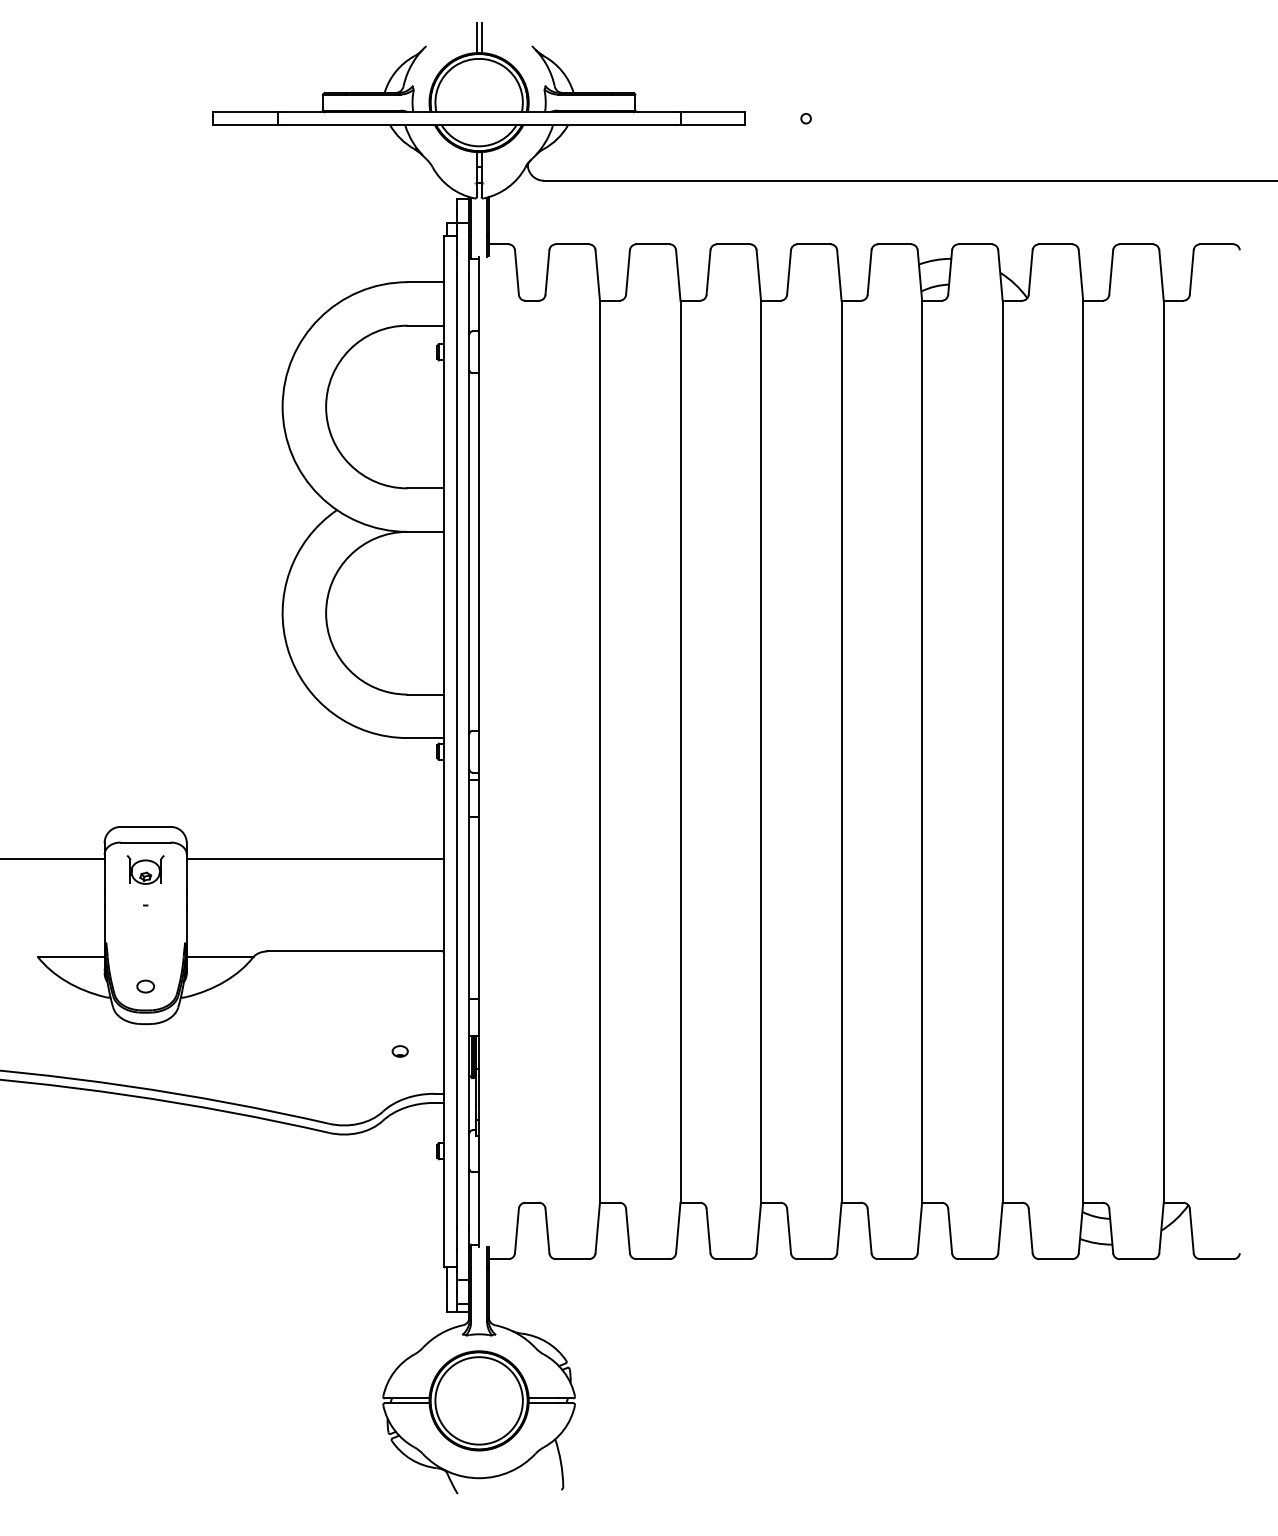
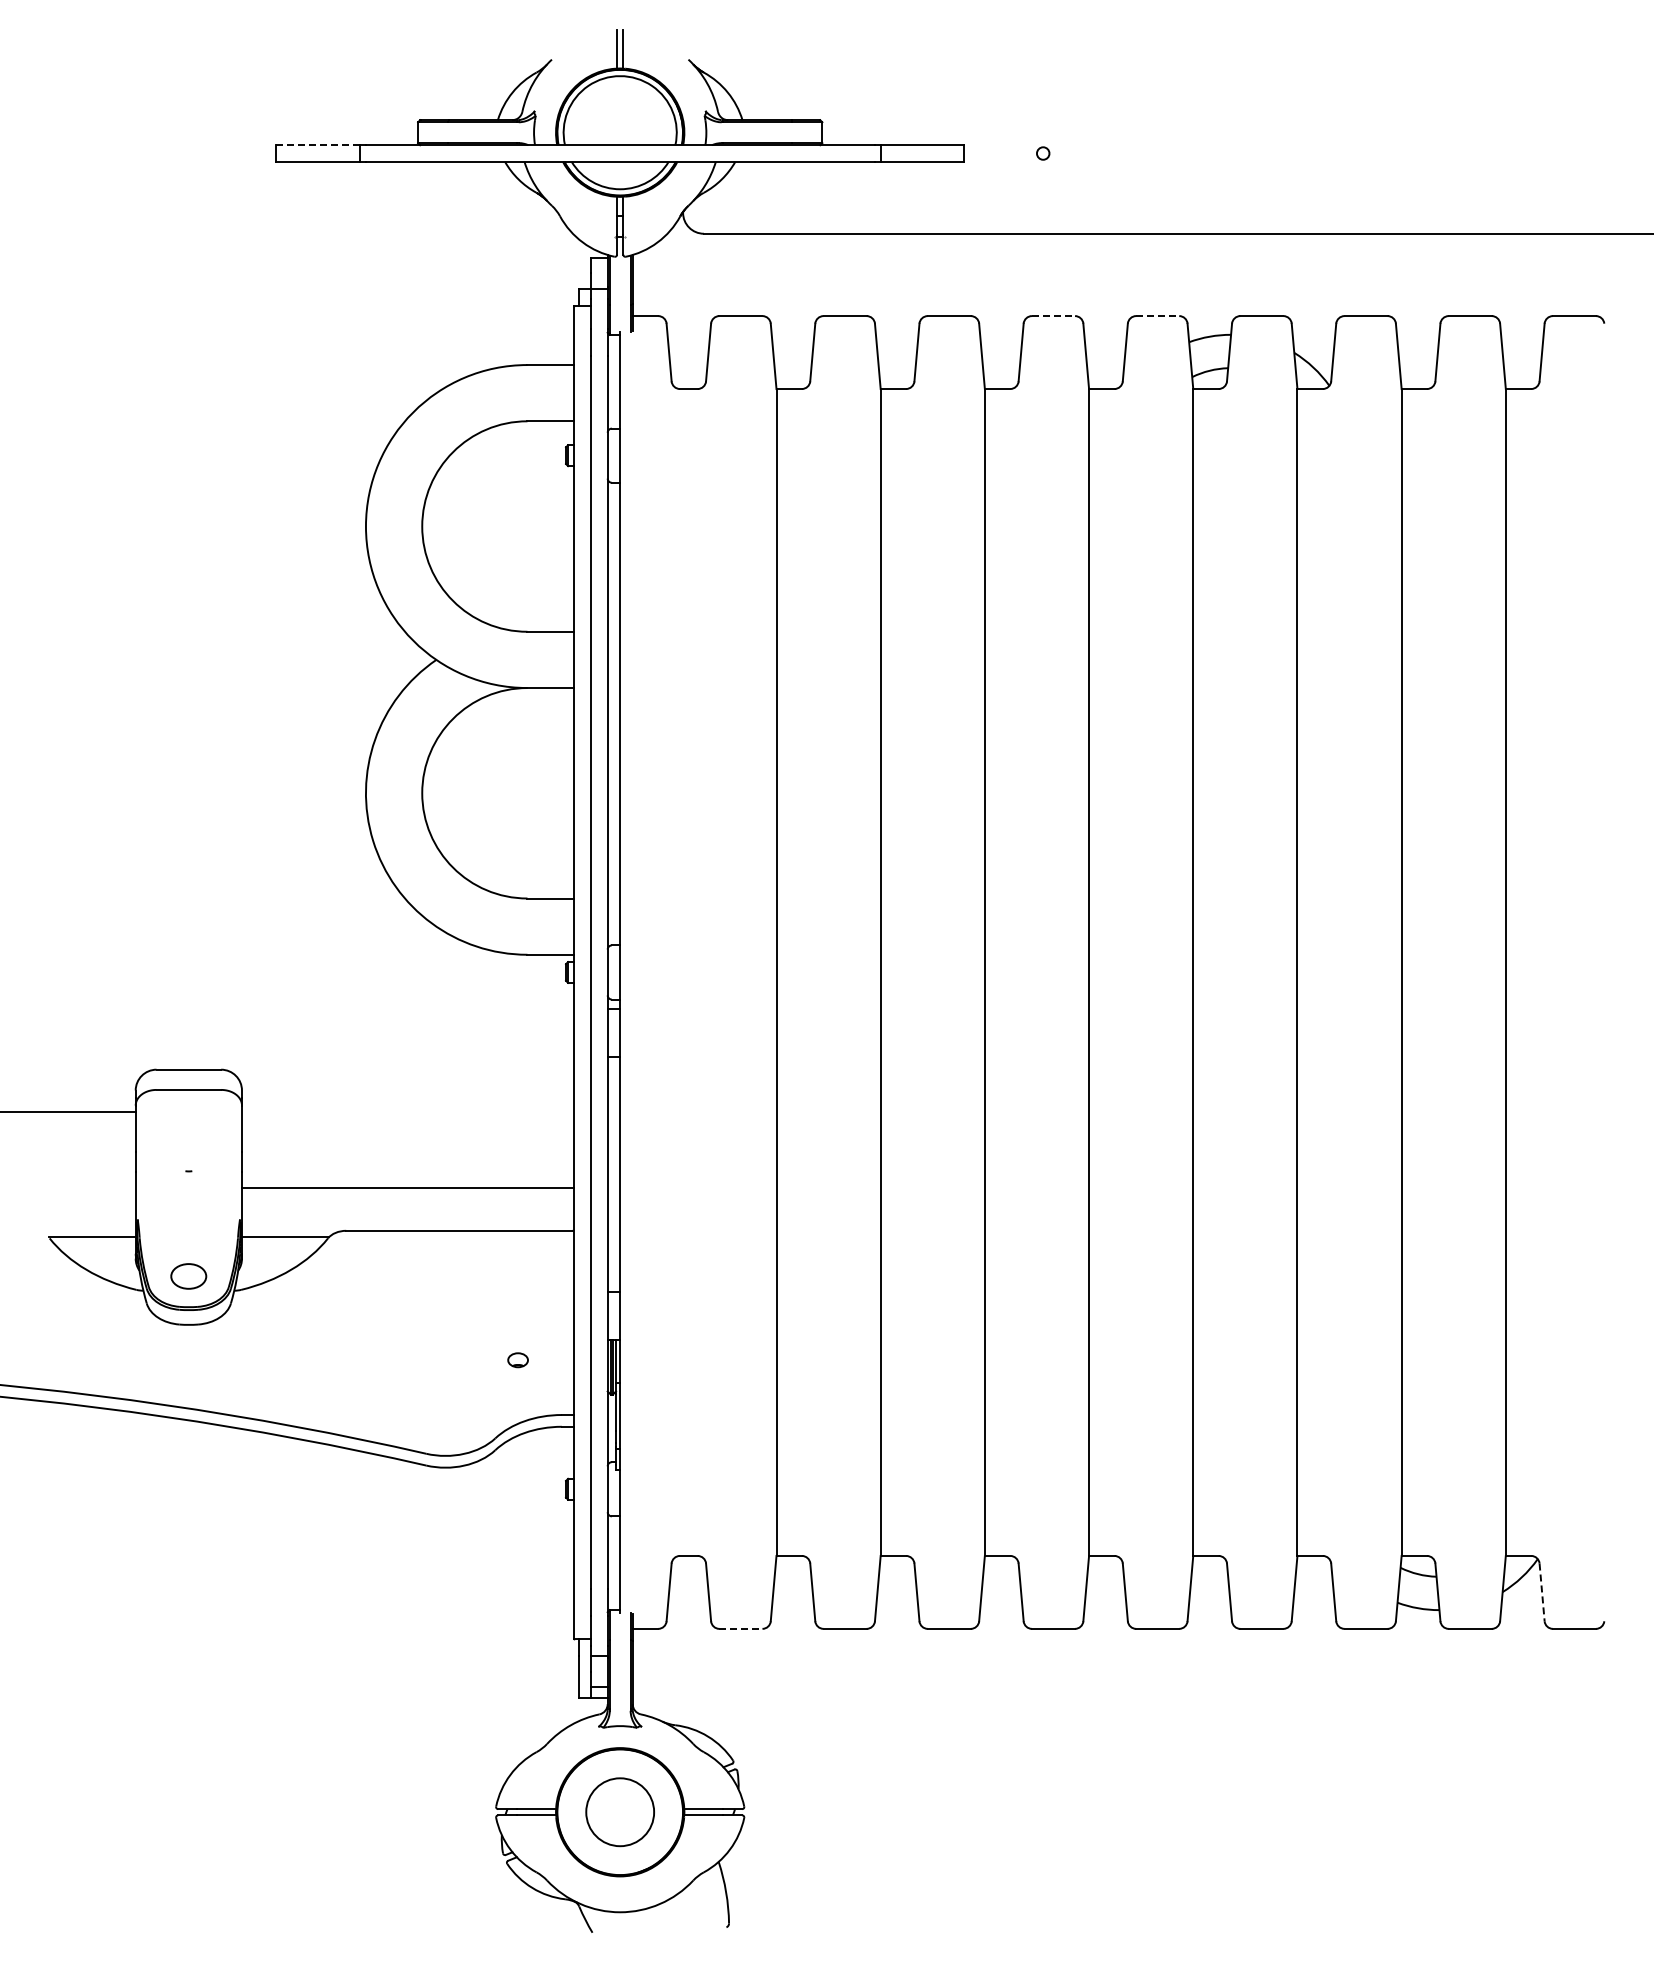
line: (245, 112) -> (318, 145), solid -> dashed
line: (814, 244) -> (1053, 316), solid -> dashed
line: (894, 244) -> (1157, 316), solid -> dashed
line: (315, 859) -> (408, 1187), moved
part: (145, 870) -> (188, 1125), removed
part: (145, 985) -> (188, 1275), size x1.6
line: (1192, 1231) -> (1542, 1592), solid -> dashed
line: (572, 1258) -> (740, 1628), solid -> dashed
circle: (478, 1400) -> (619, 1811), size x0.6

